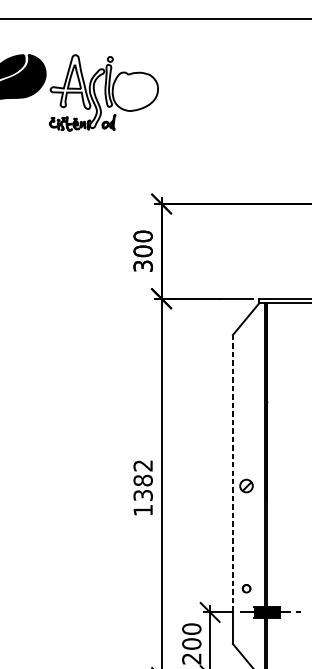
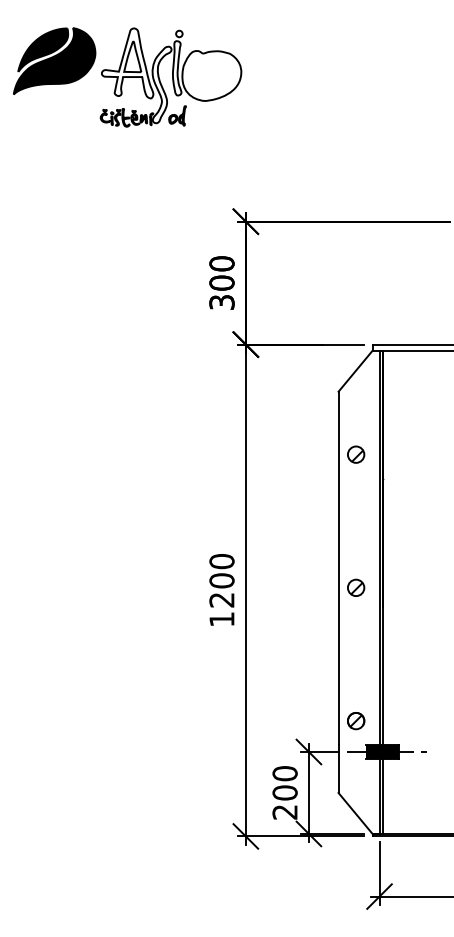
part: (246, 383) -> (356, 454), added
line: (232, 471) -> (338, 568), dashed -> solid
text: (142, 480) -> (221, 580), 1382 -> 1200
part: (246, 588) -> (356, 721), size x1.67

